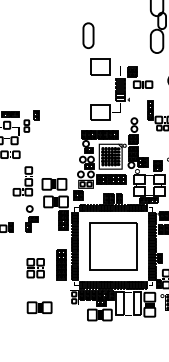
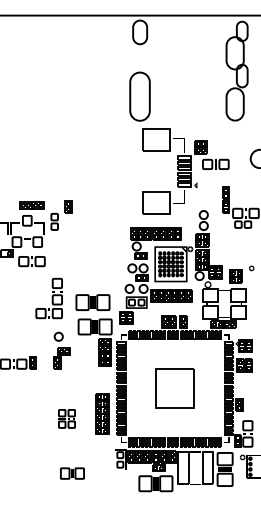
part: (88, 35) -> (140, 96), size x1.4
part: (113, 246) -> (174, 388), size x0.6
part: (35, 267) -> (66, 418), size x0.7
part: (39, 307) -> (72, 473), size x0.7

